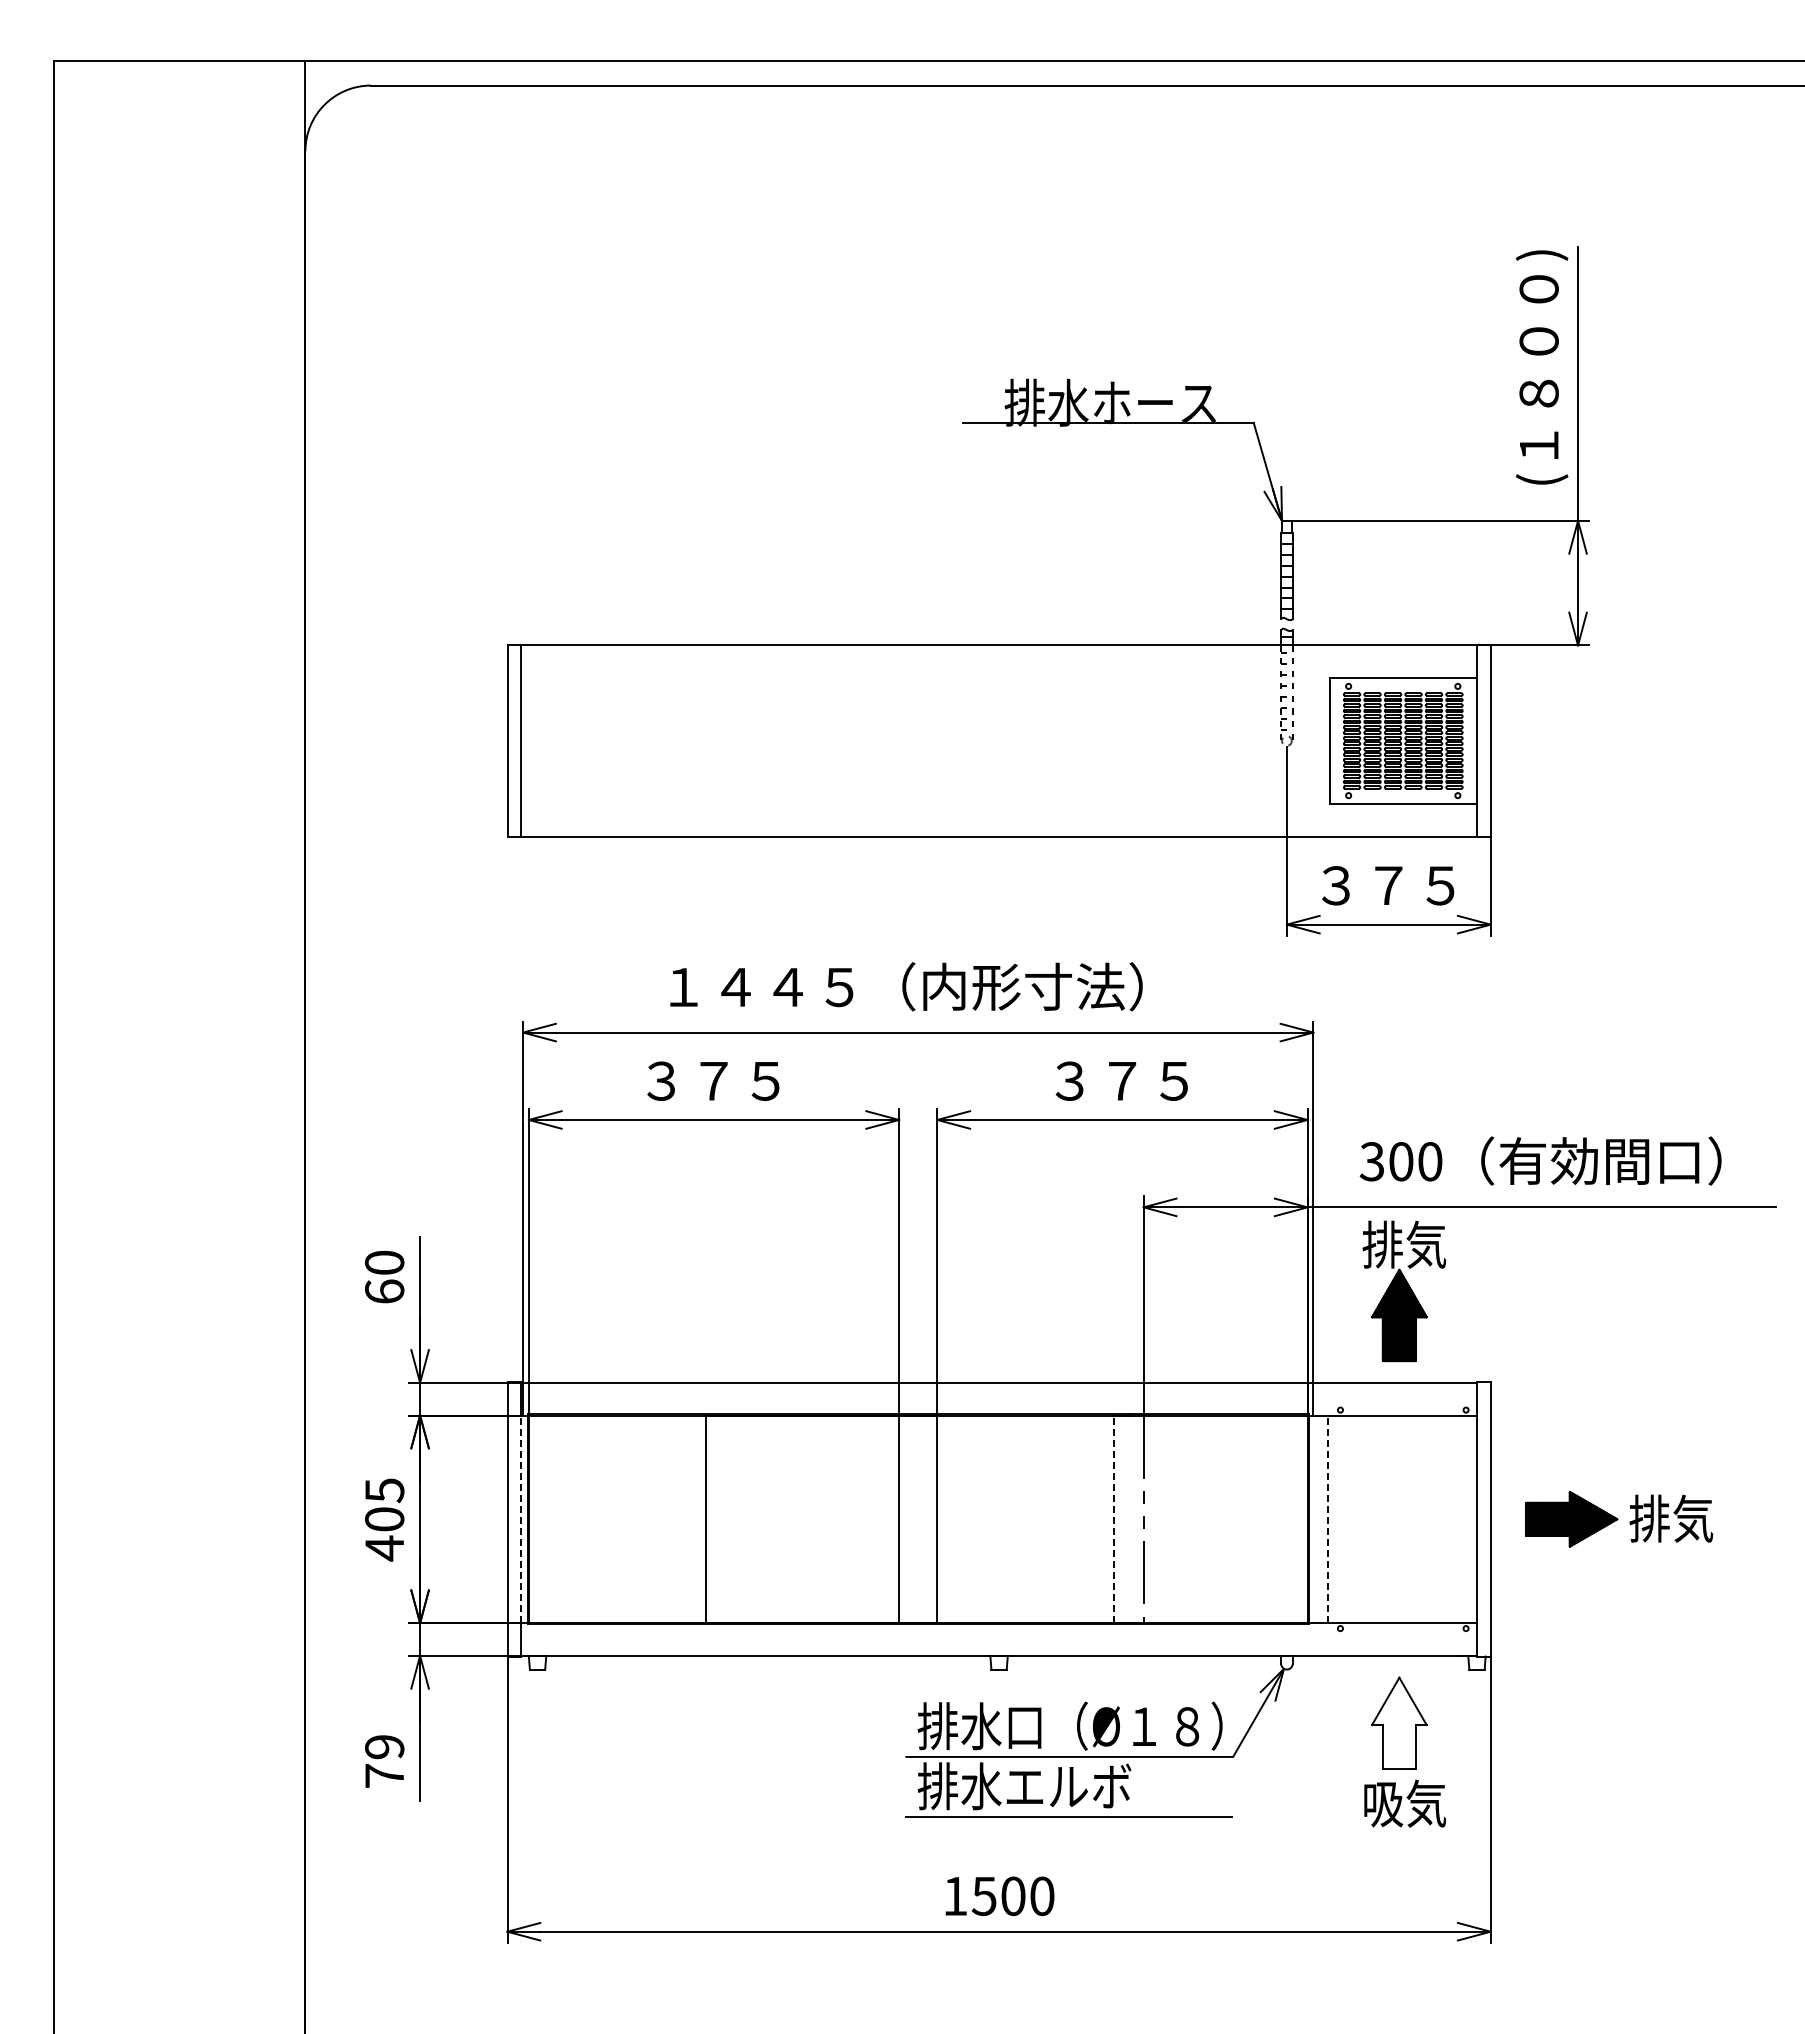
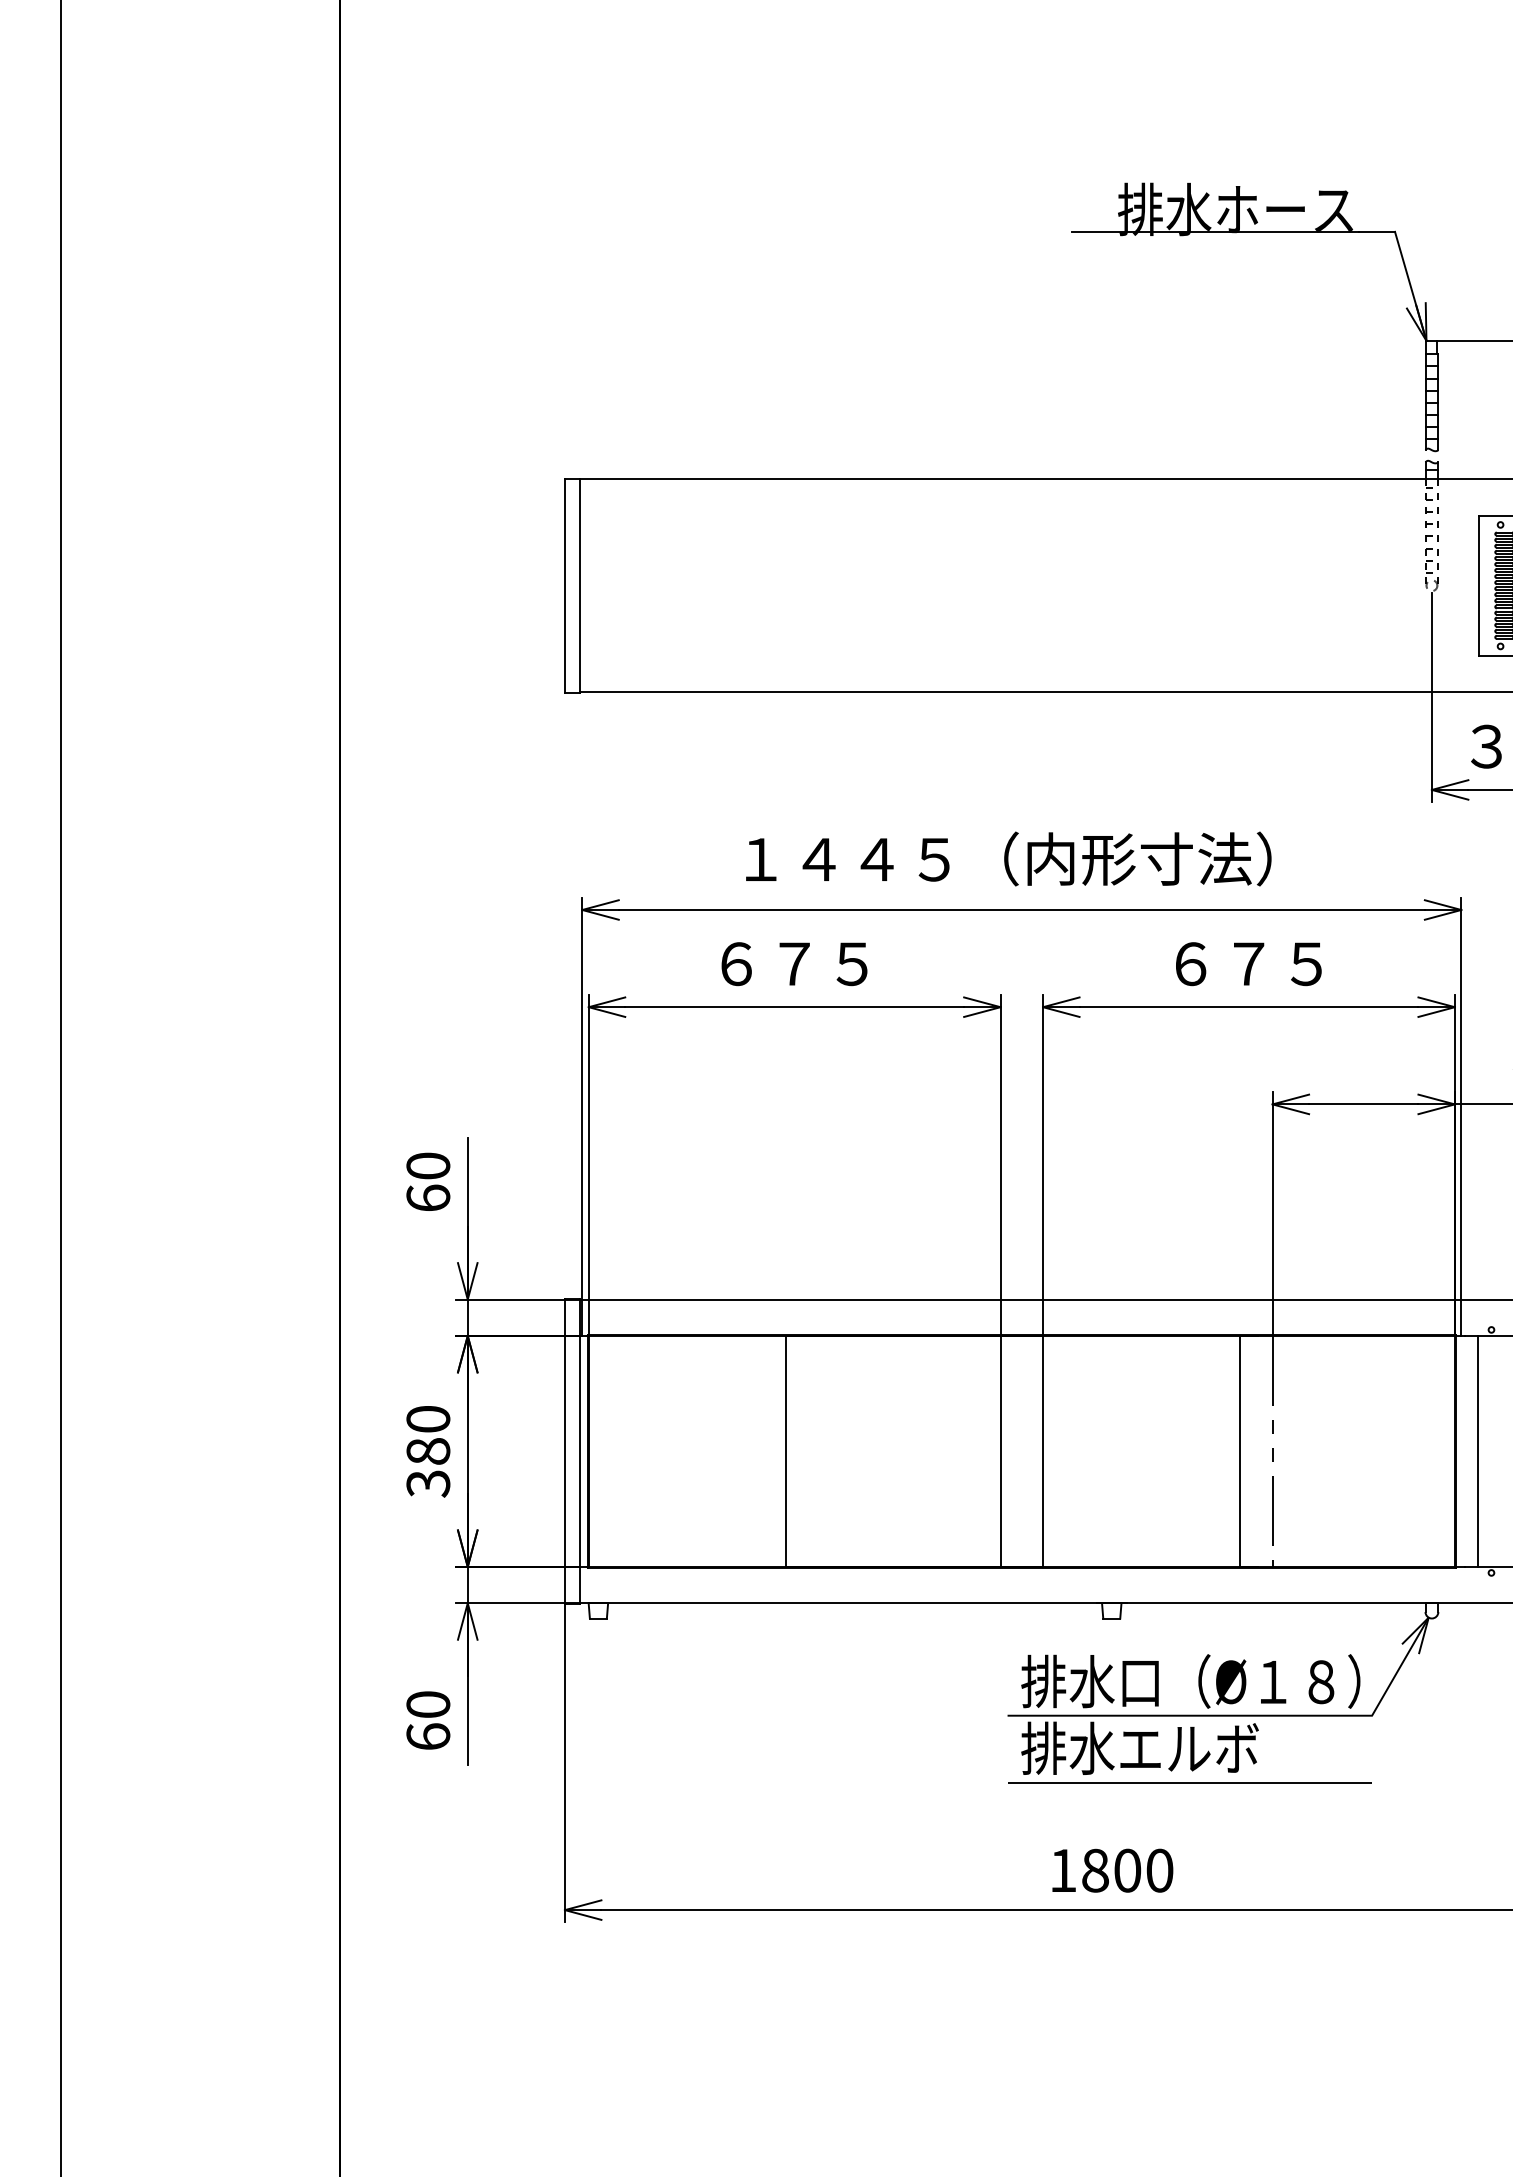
text: (661, 1080) -> (736, 963), ３７５ -> ６７５
text: (1069, 1080) -> (1190, 963), ３７５ -> ６７５
text: (384, 1519) -> (428, 1451), 405 -> 380
line: (520, 1519) -> (579, 1451), dashed -> solid
line: (1114, 1519) -> (1240, 1451), dashed -> solid
line: (1327, 1519) -> (1477, 1451), dashed -> solid
text: (384, 1761) -> (428, 1720), 79 -> 60
text: (983, 1895) -> (1094, 1869), 1500 -> 1800

